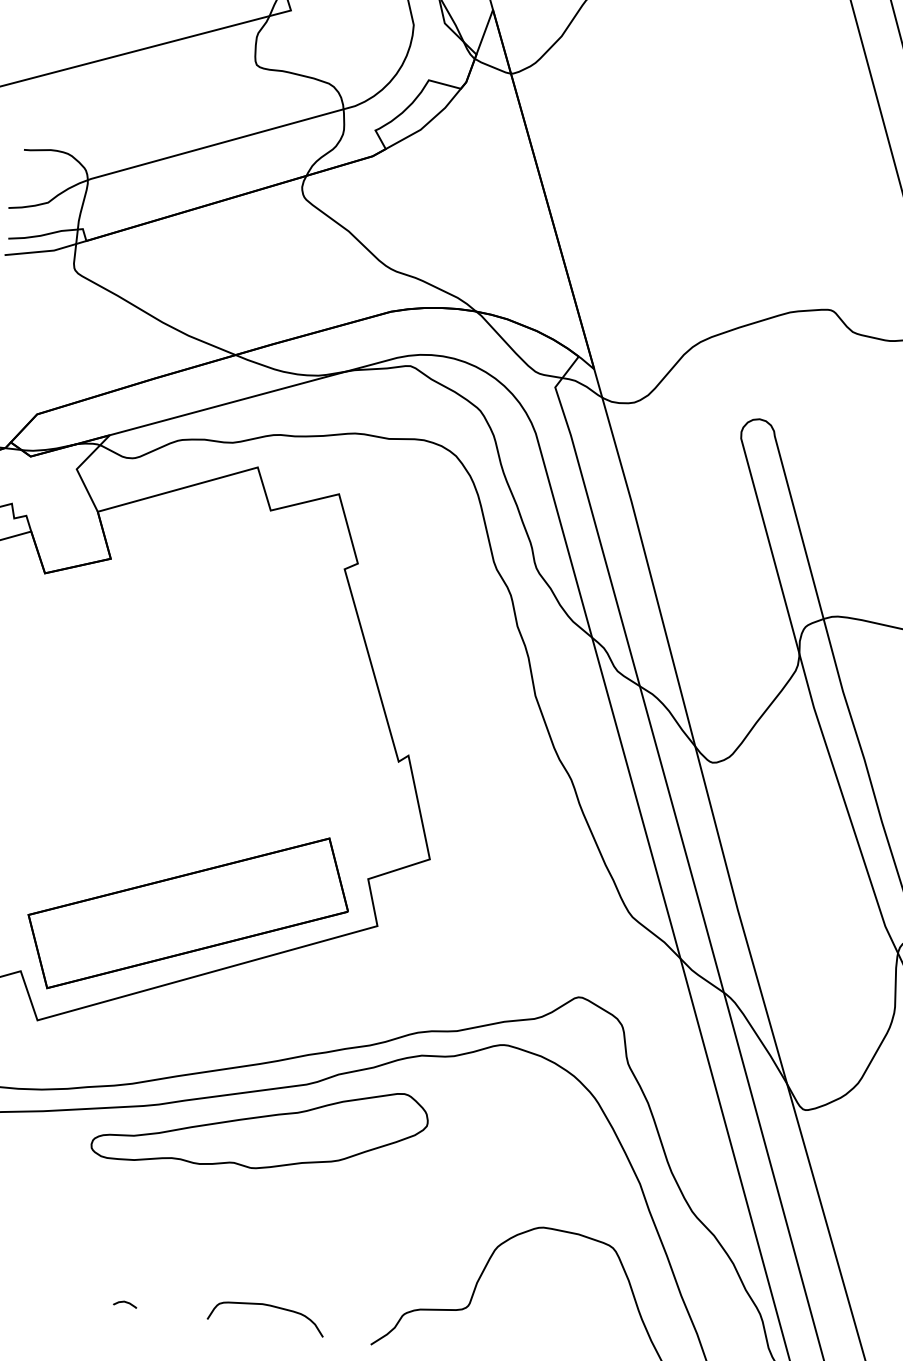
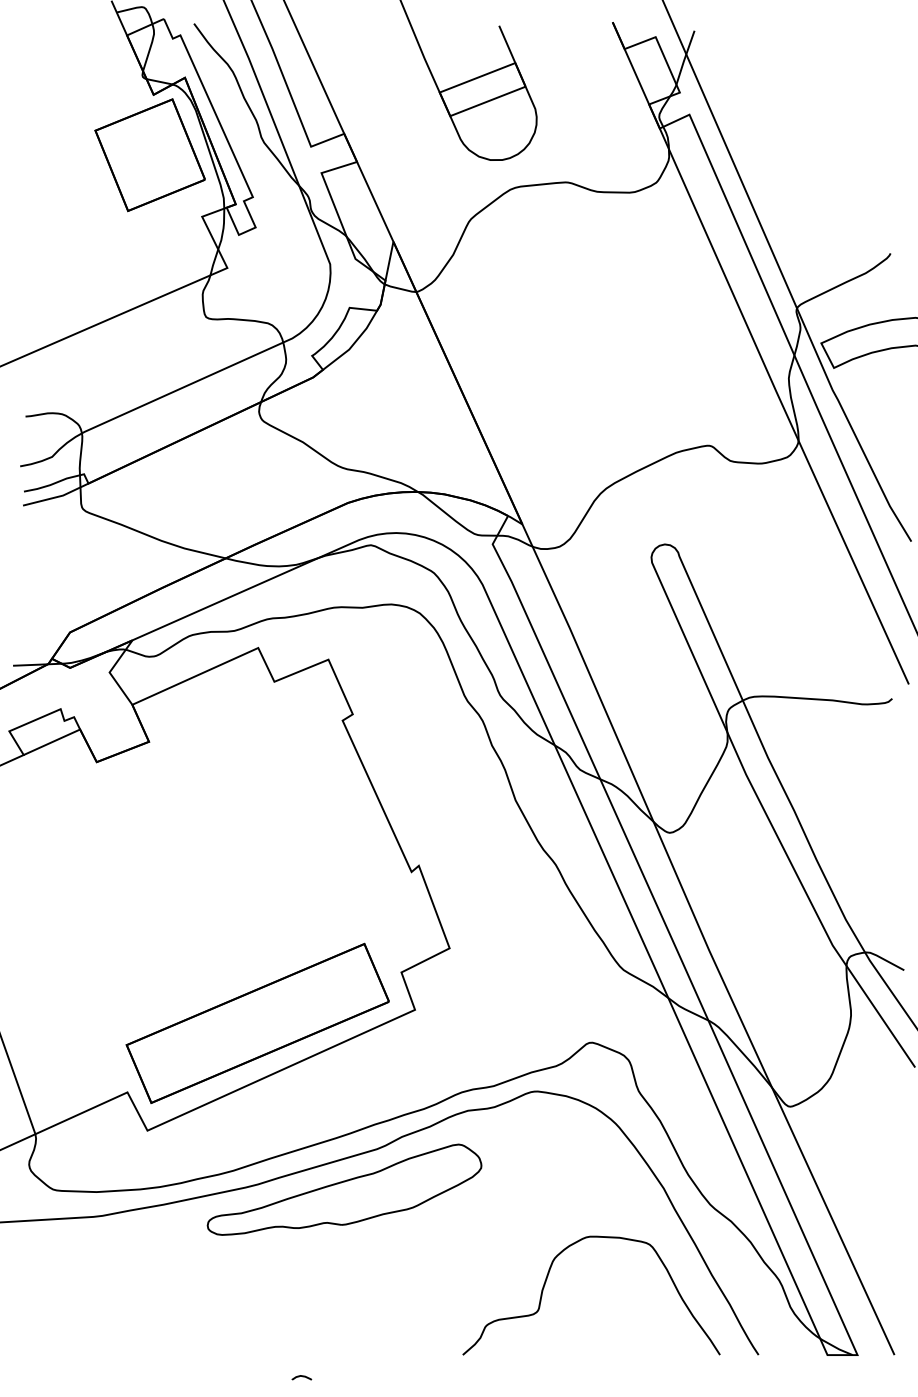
curve: (125, 1302) -> (301, 1376), moved
curve: (268, 1306) -> (373, 1336), removed

